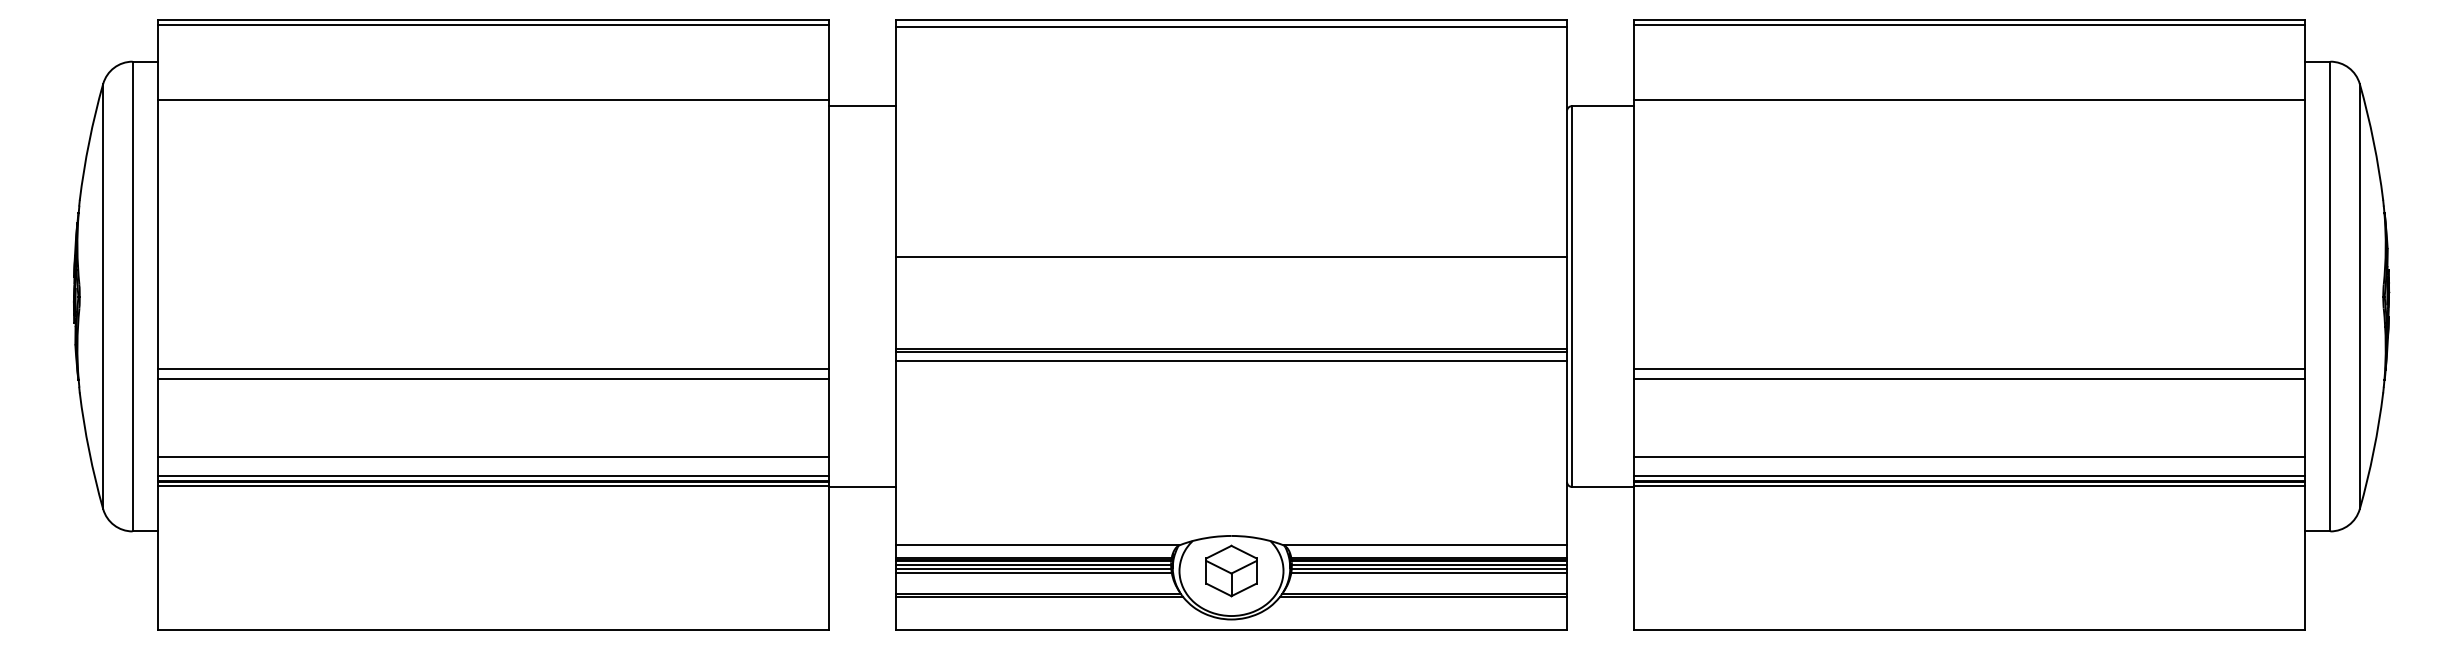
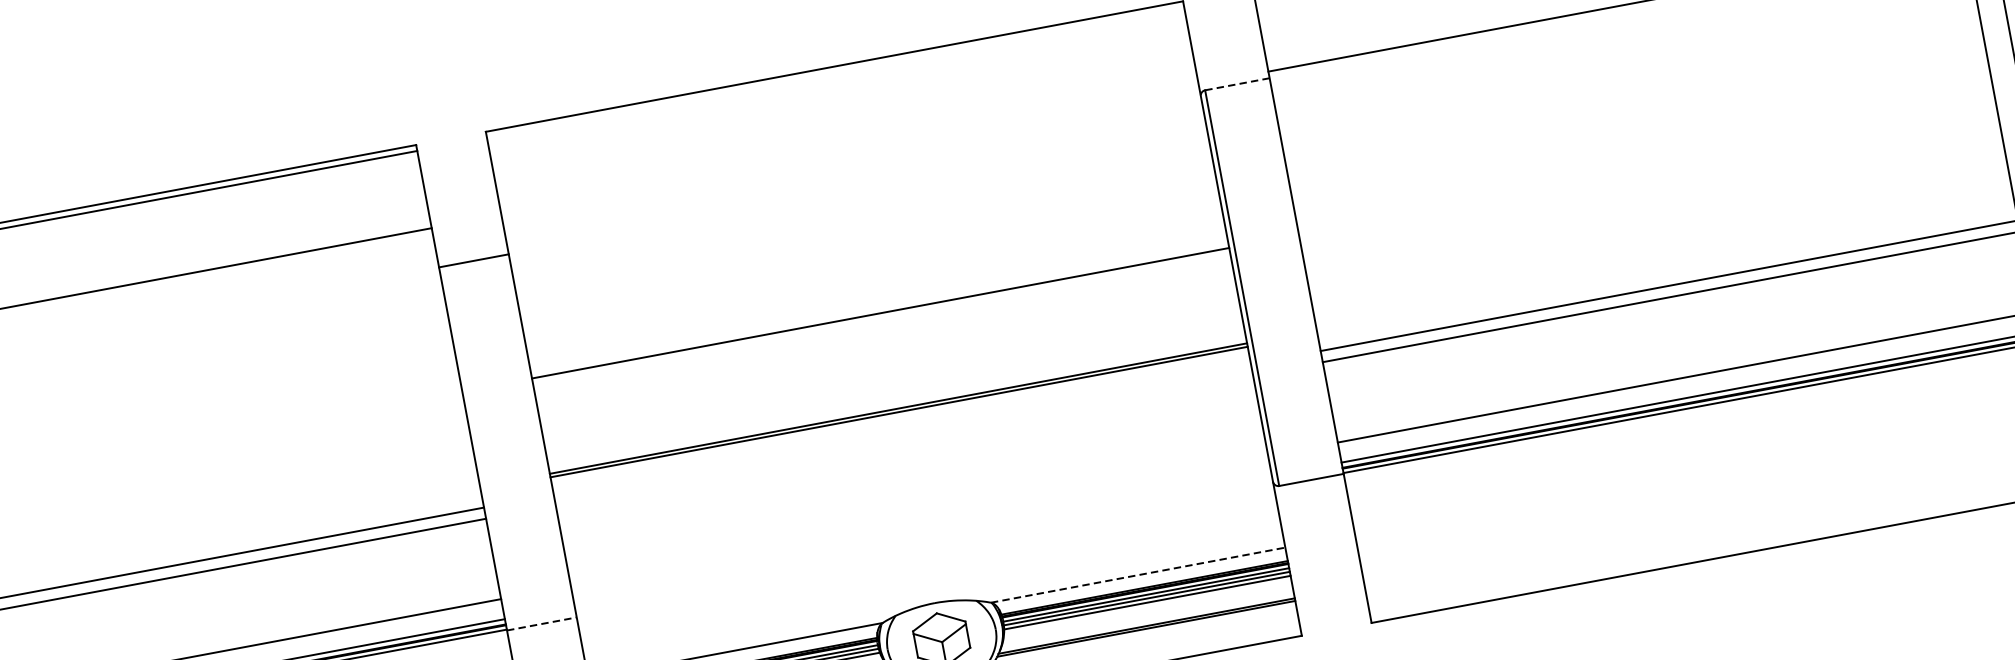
line: (1231, 26) -> (835, 73), removed
line: (861, 106) -> (473, 261), moved
line: (1602, 106) -> (1236, 84), solid -> dashed
line: (1231, 361) -> (900, 421), removed
line: (862, 486) -> (541, 623), solid -> dashed
line: (1425, 545) -> (1138, 575), solid -> dashed

